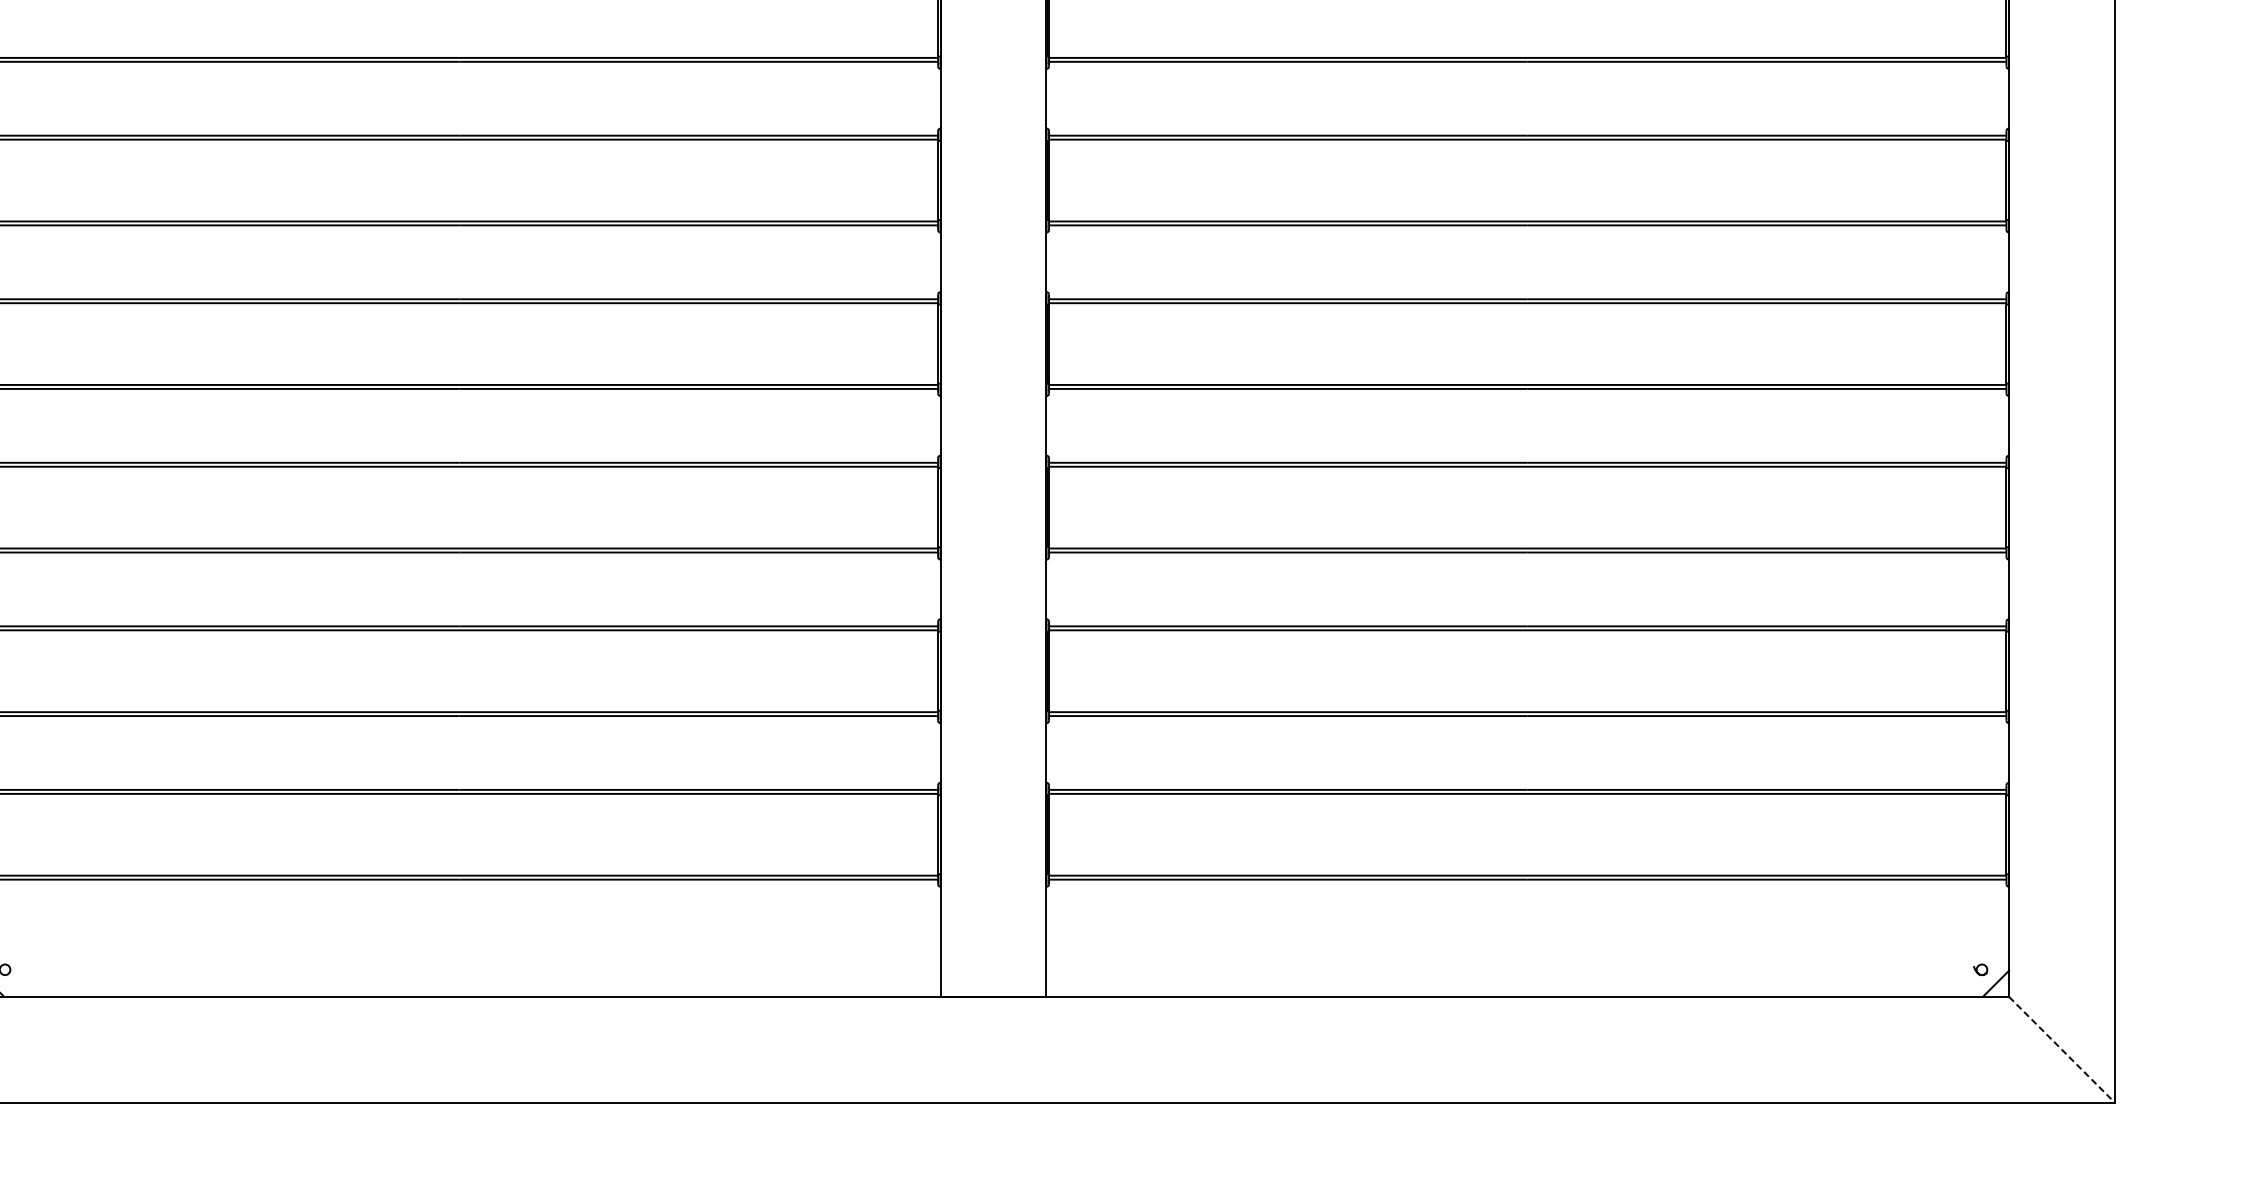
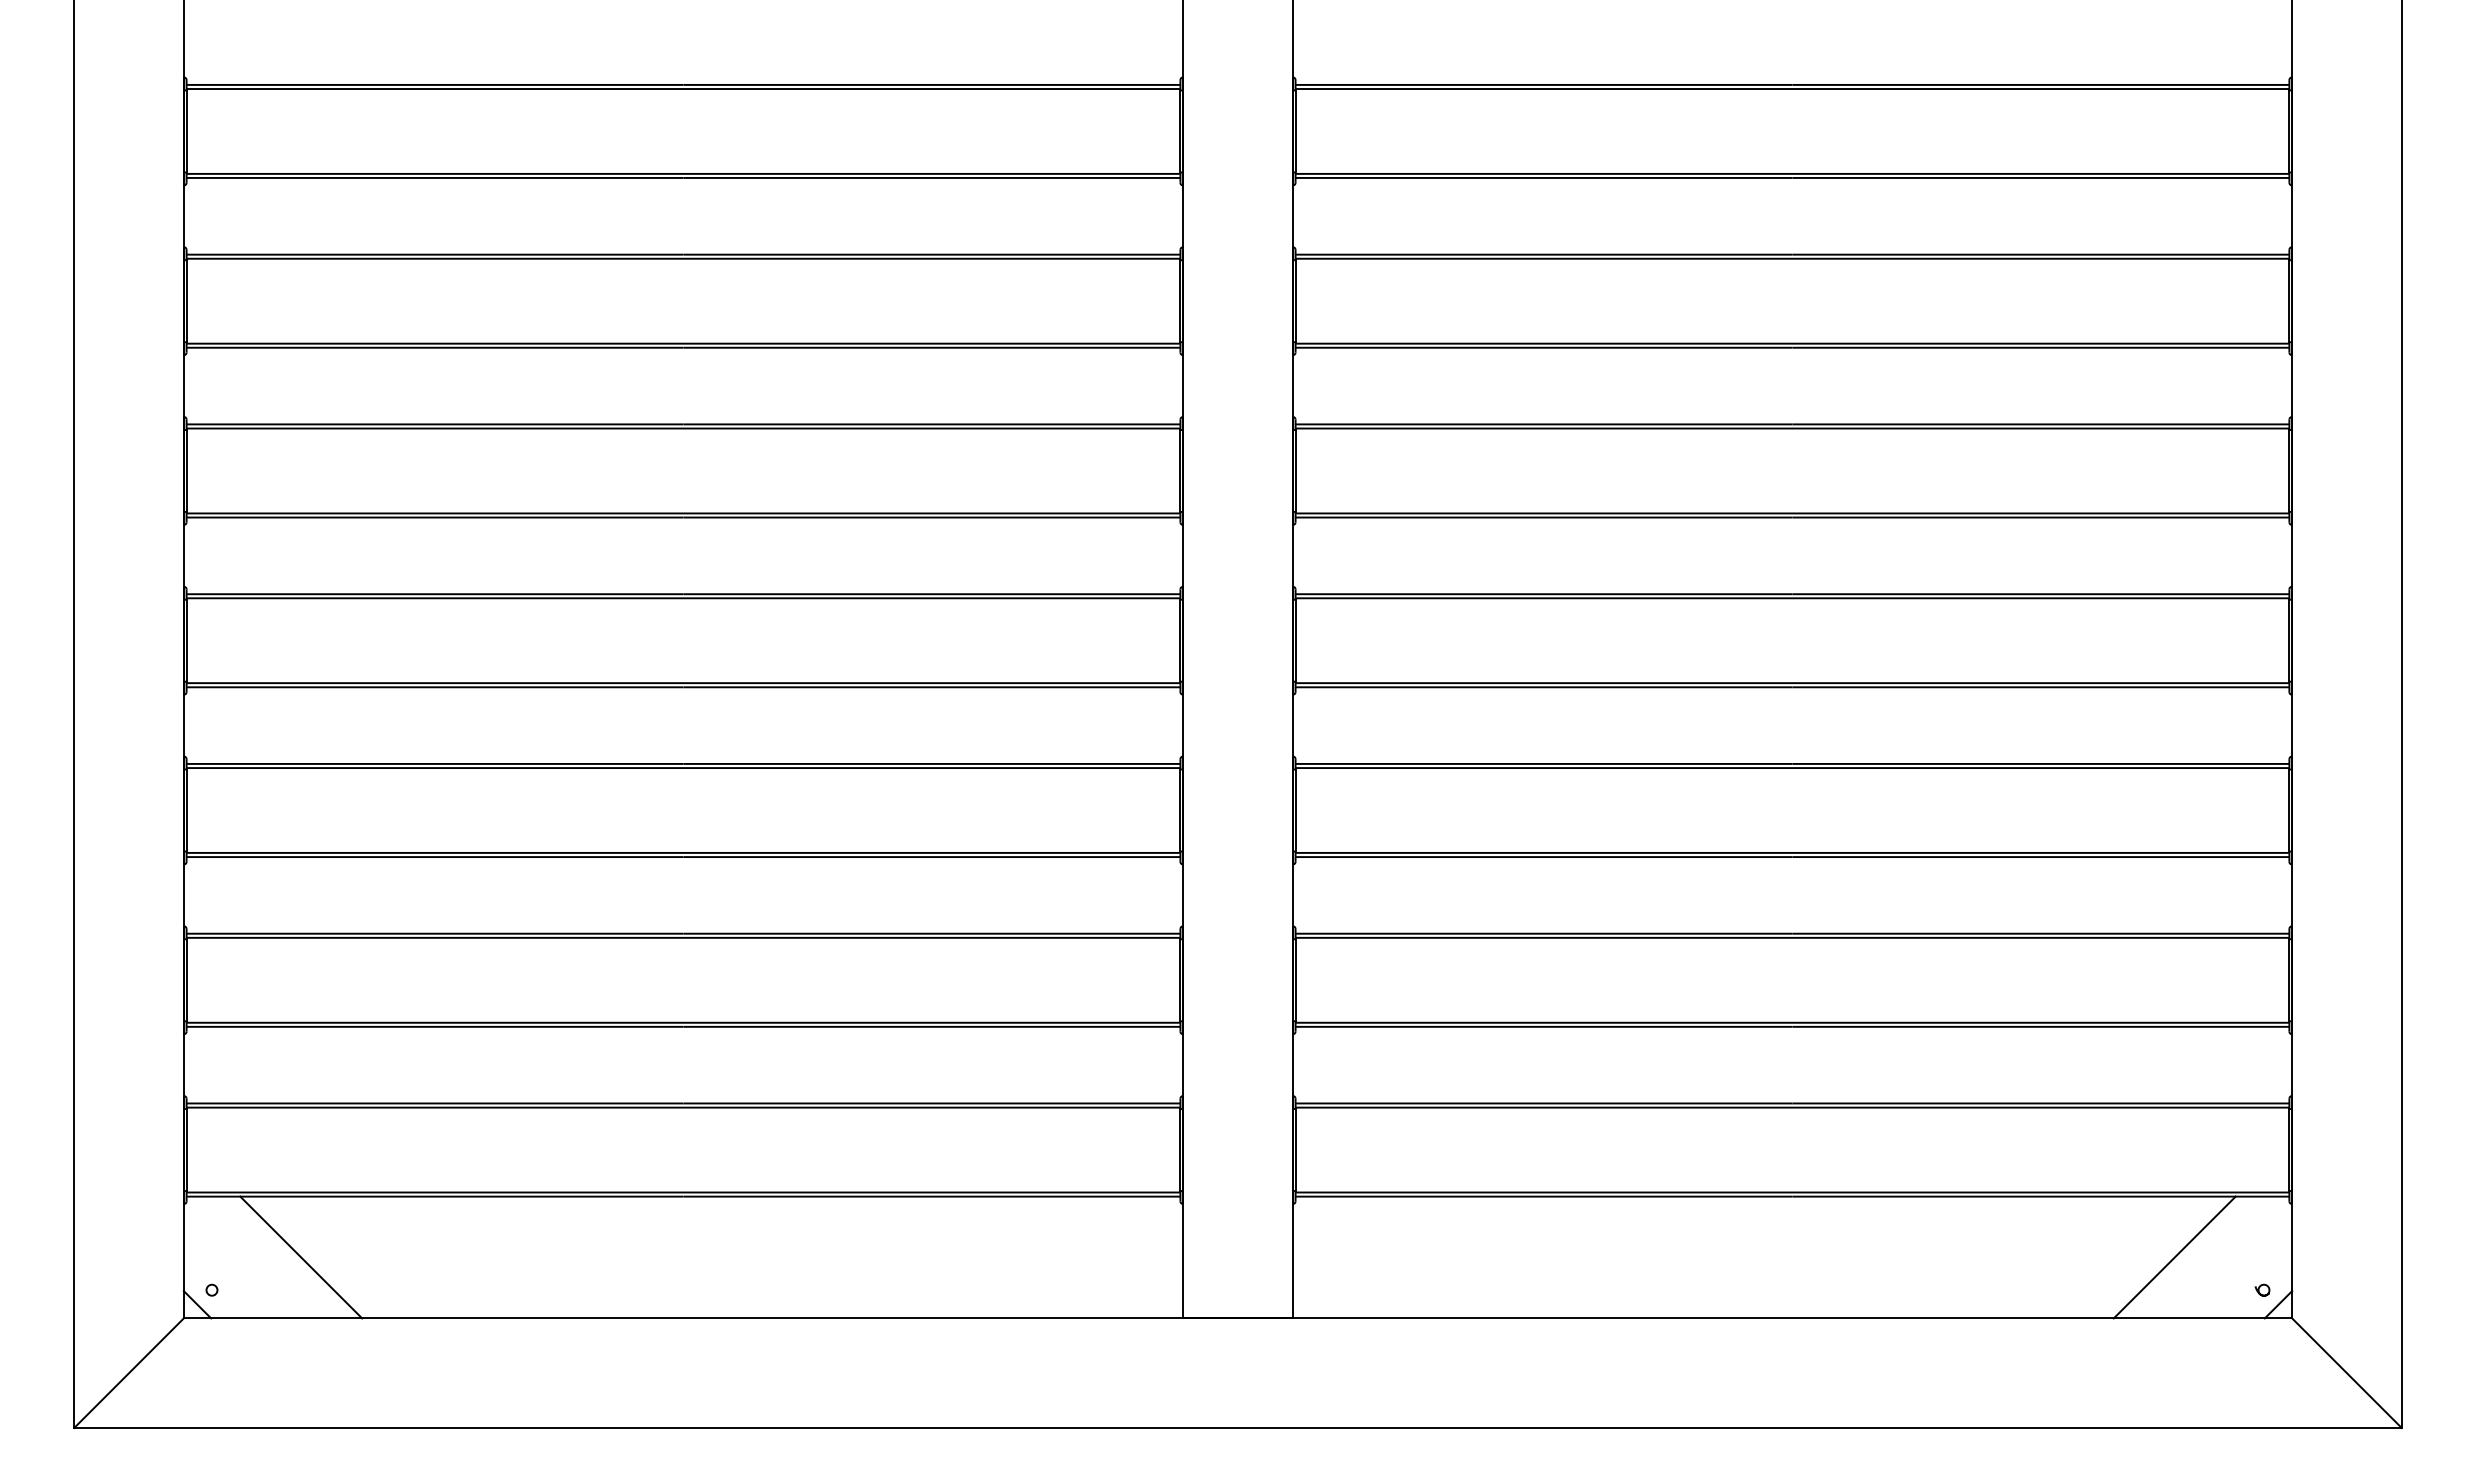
line: (91, 938) -> (301, 1257), added
line: (1895, 938) -> (2174, 1257), added
line: (2062, 1050) -> (2347, 1373), dashed -> solid

